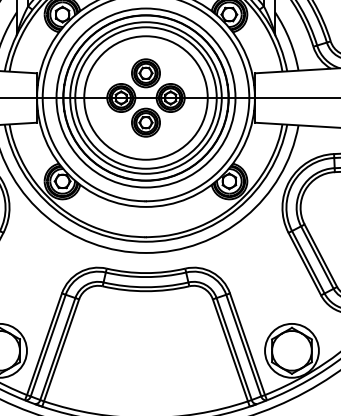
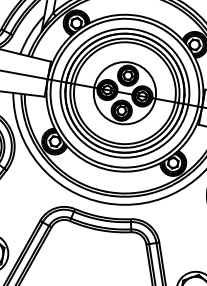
circle: (145, 97) -> (124, 92), size x0.7

